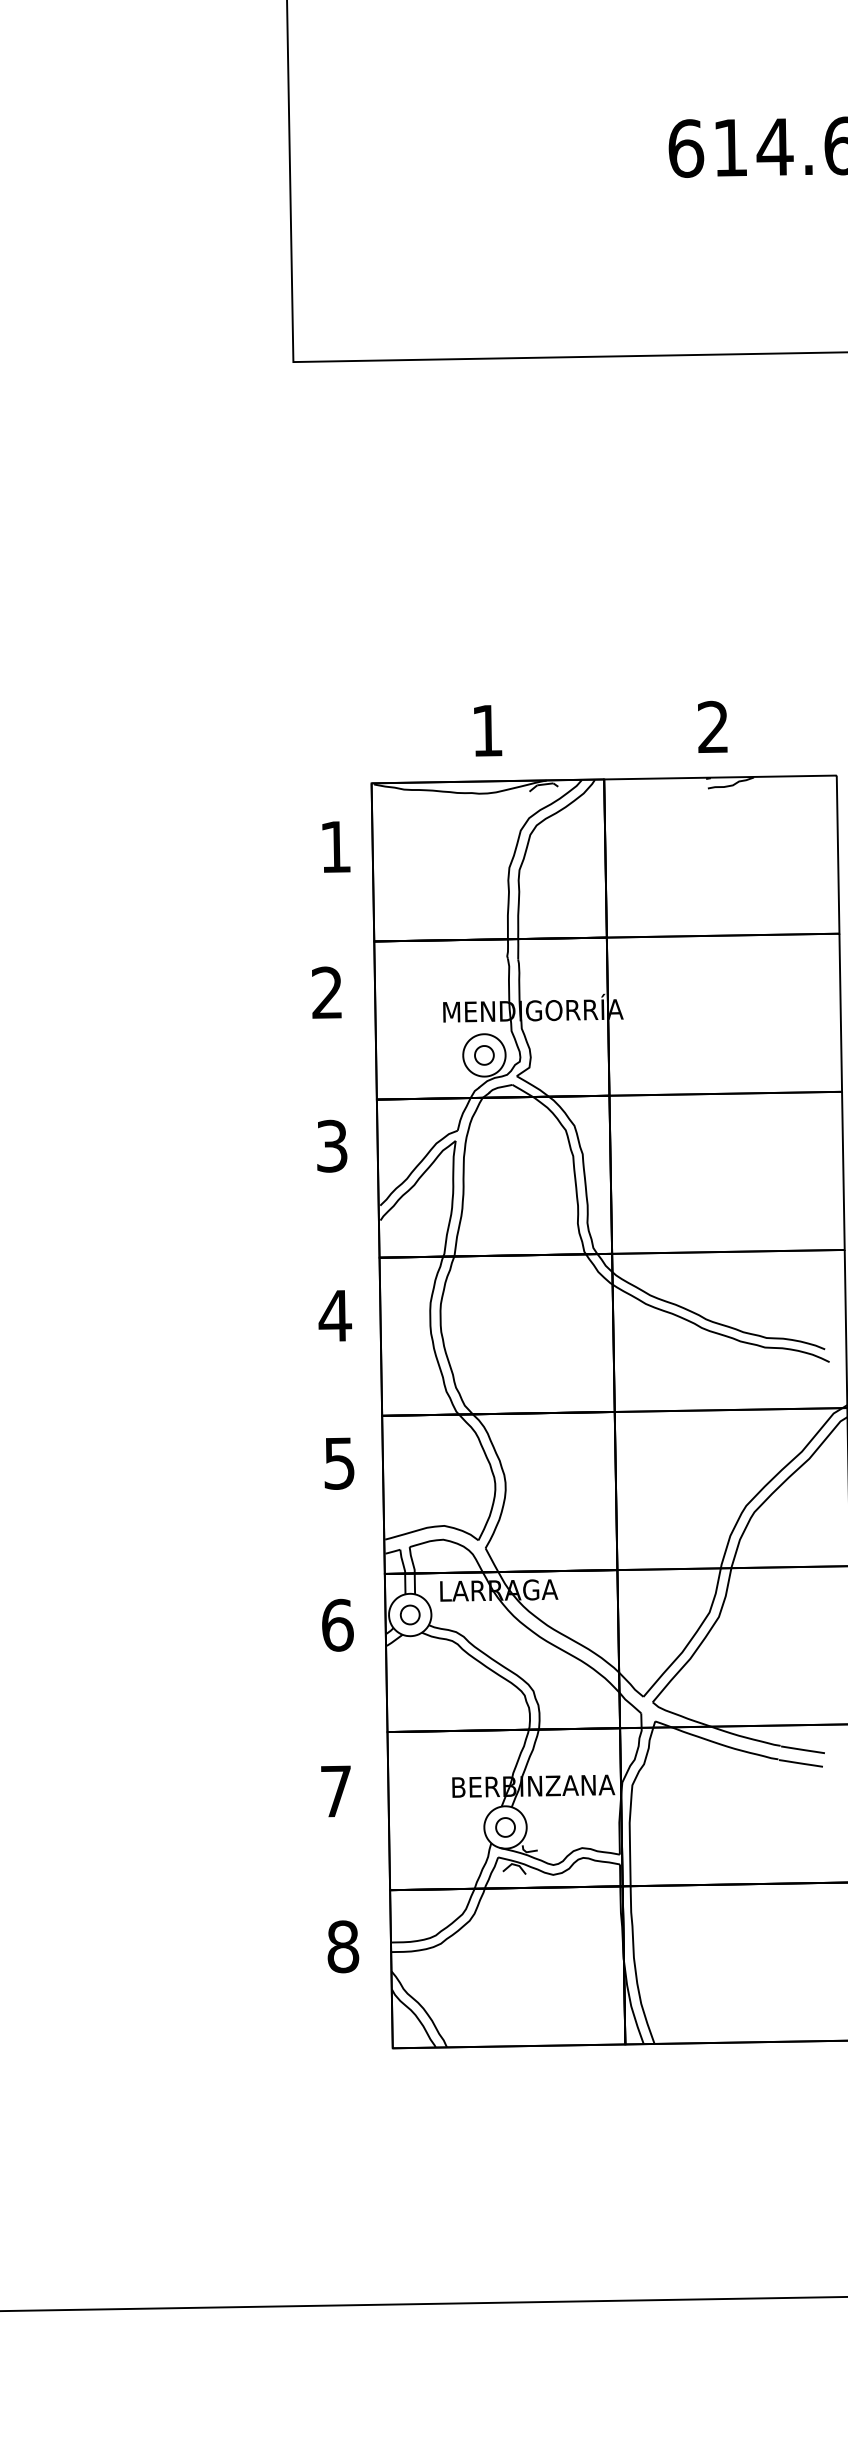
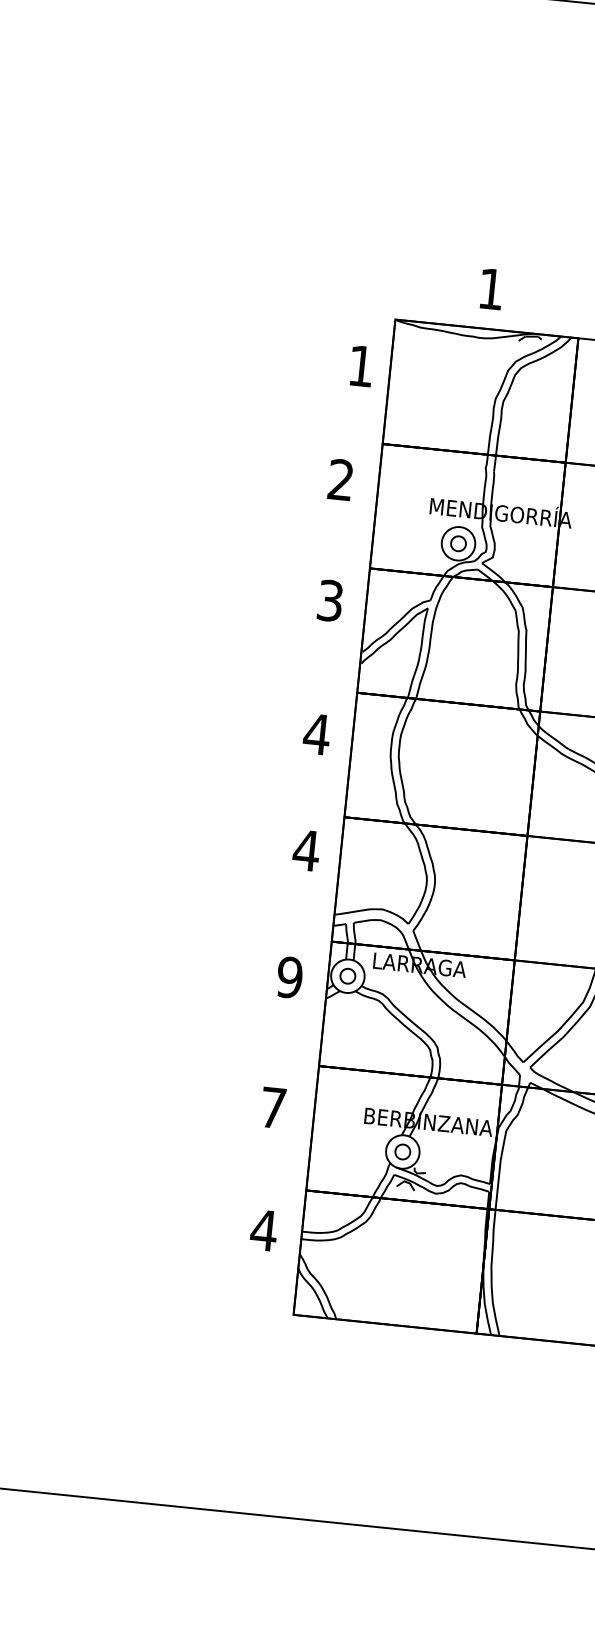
text: (339, 1463) -> (306, 850), 5 -> 4
text: (337, 1624) -> (289, 976), 6 -> 9
text: (342, 1946) -> (263, 1230), 8 -> 4

